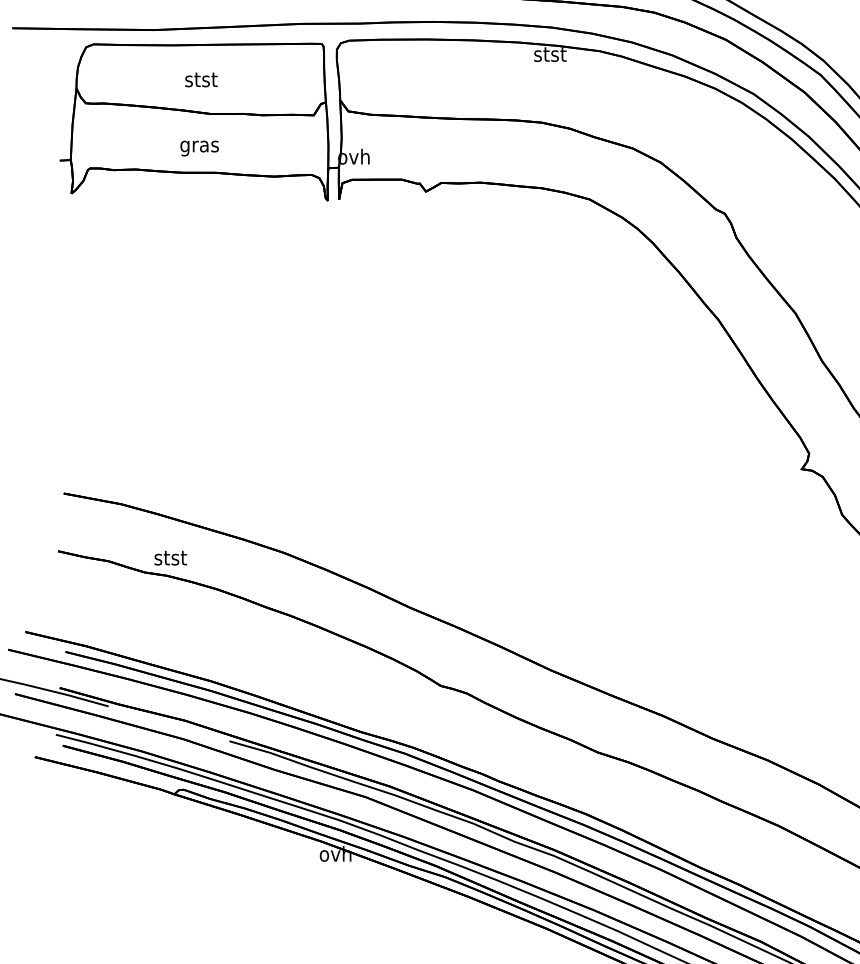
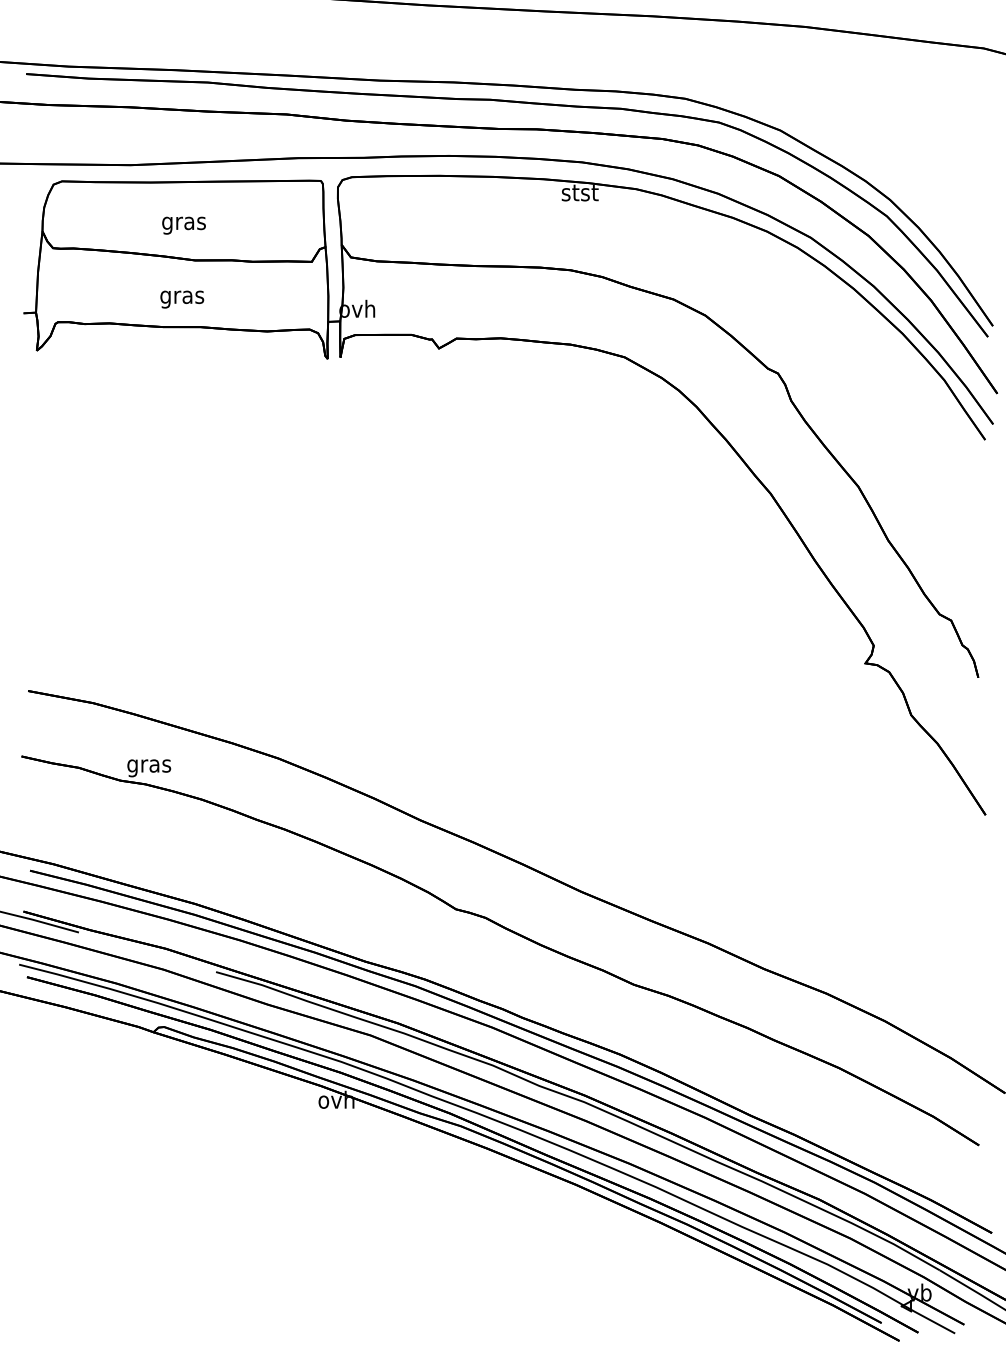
text: (200, 81) -> (183, 223), stst -> gras
text: (170, 560) -> (149, 766), stst -> gras

